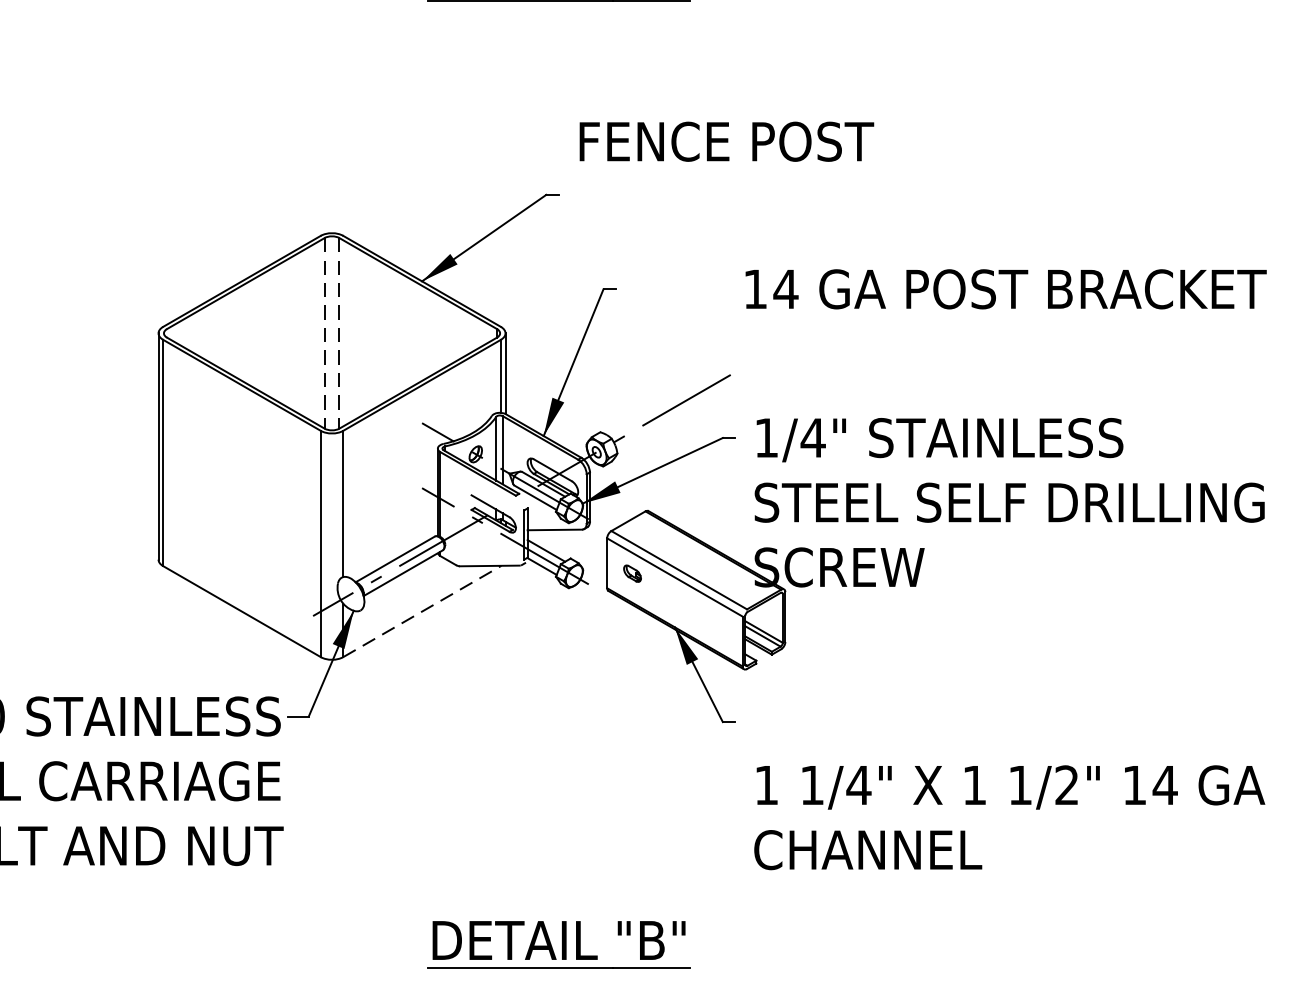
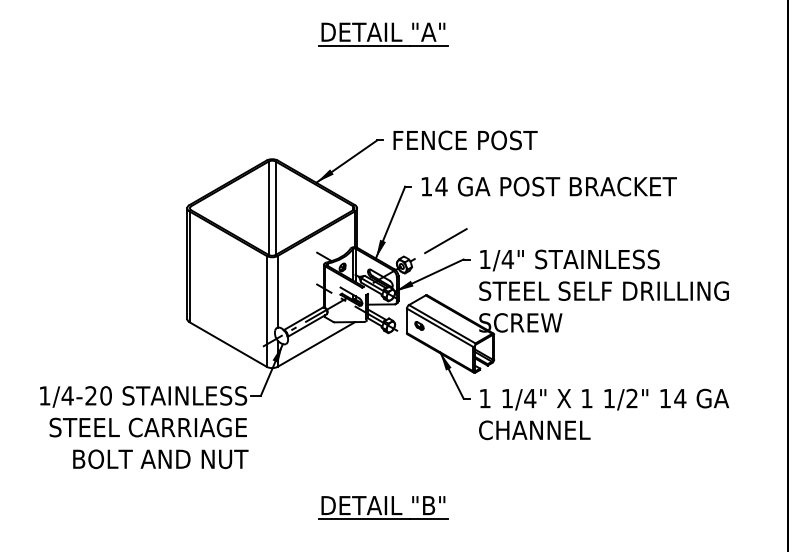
text: (726, 141) -> (465, 140), moved
text: (1004, 288) -> (548, 186), moved
line: (324, 333) -> (268, 208), dashed -> solid
line: (338, 333) -> (275, 208), dashed -> solid
line: (422, 611) -> (316, 344), dashed -> solid
text: (1010, 817) -> (604, 414), moved

